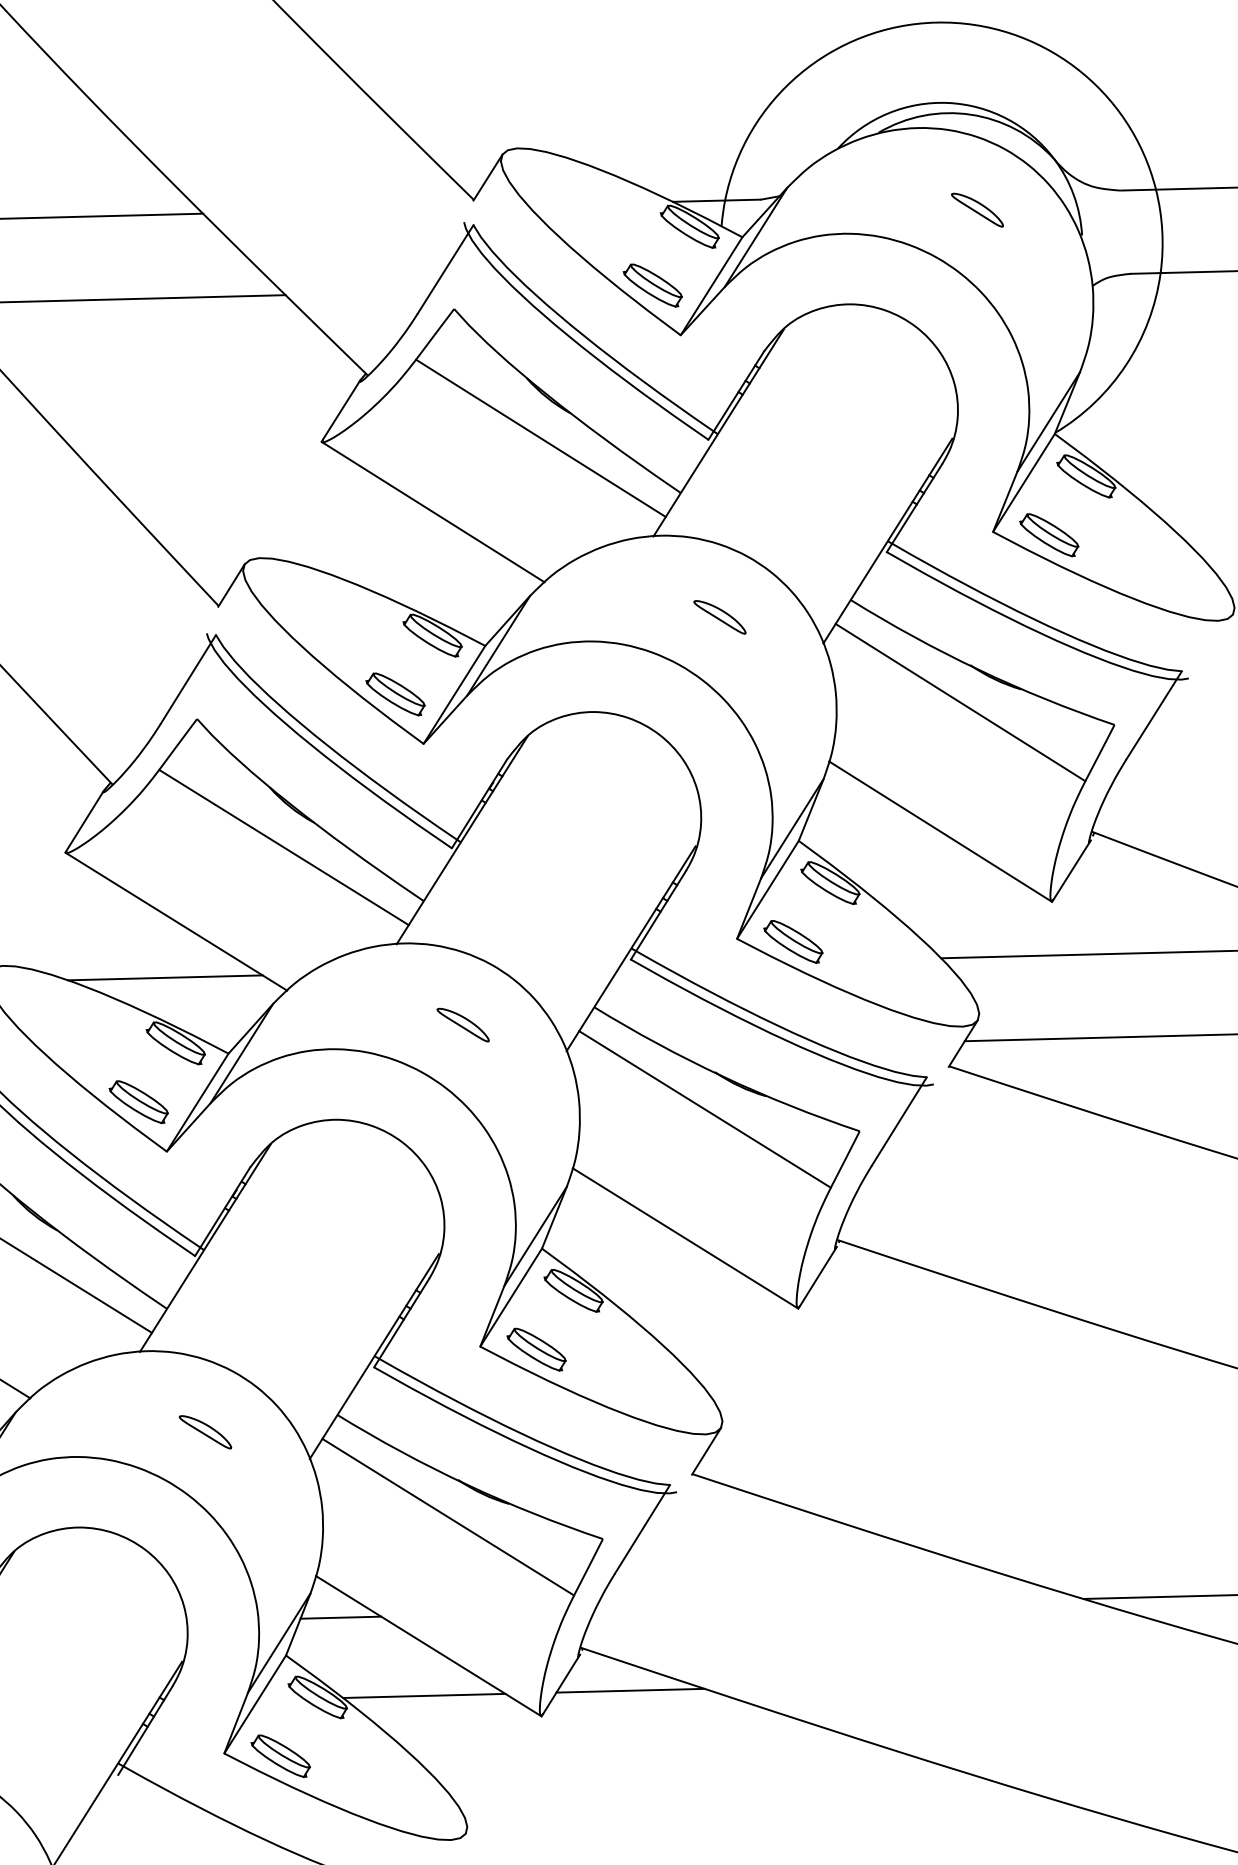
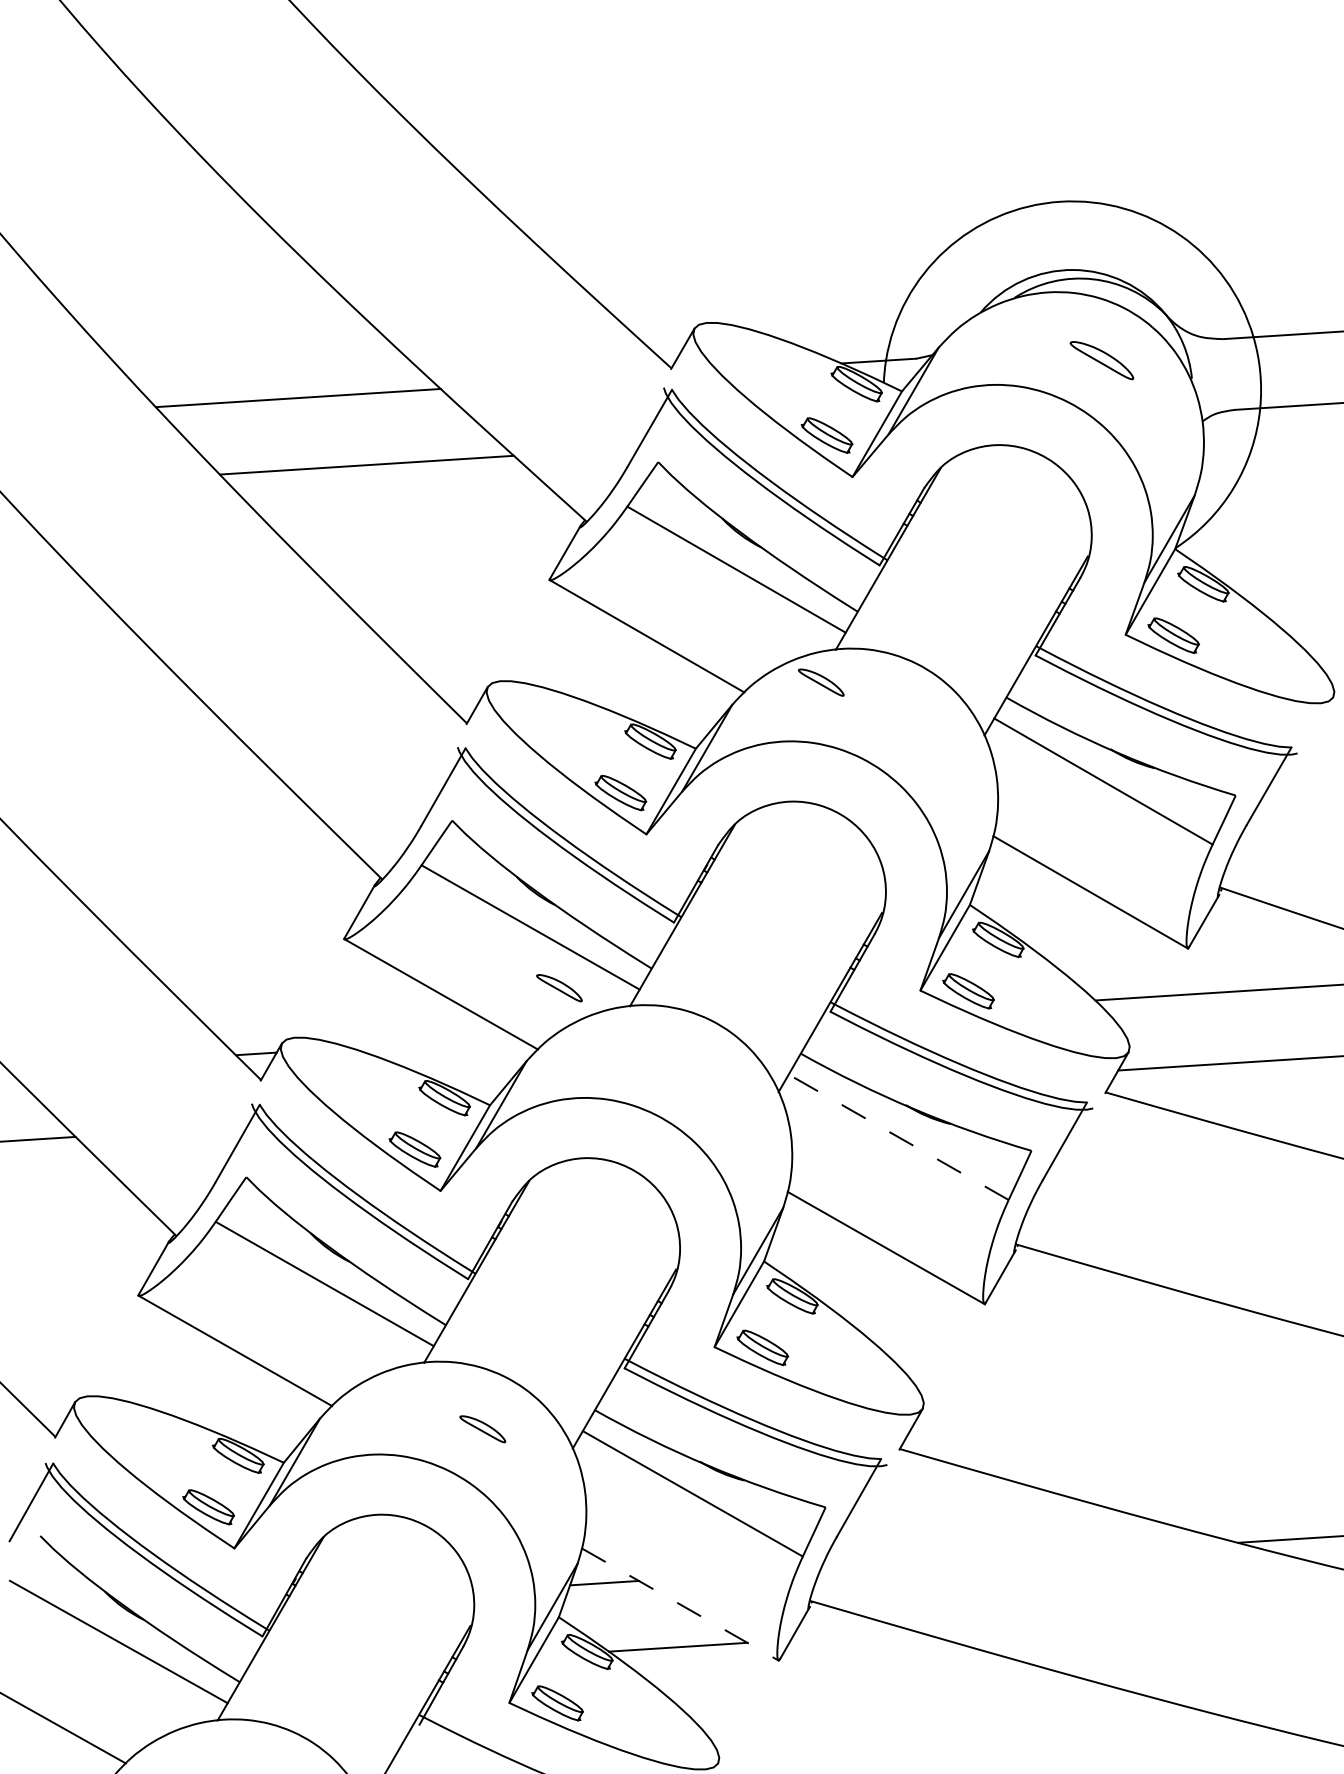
part: (977, 210) -> (1101, 360), size x1.4
part: (720, 617) -> (821, 682), moved
line: (165, 977) -> (433, 1042), removed
part: (463, 1025) -> (559, 988), moved
line: (704, 1109) -> (898, 1137), solid -> dashed
line: (428, 1646) -> (680, 1604), solid -> dashed
line: (629, 1690) -> (853, 1635), removed

